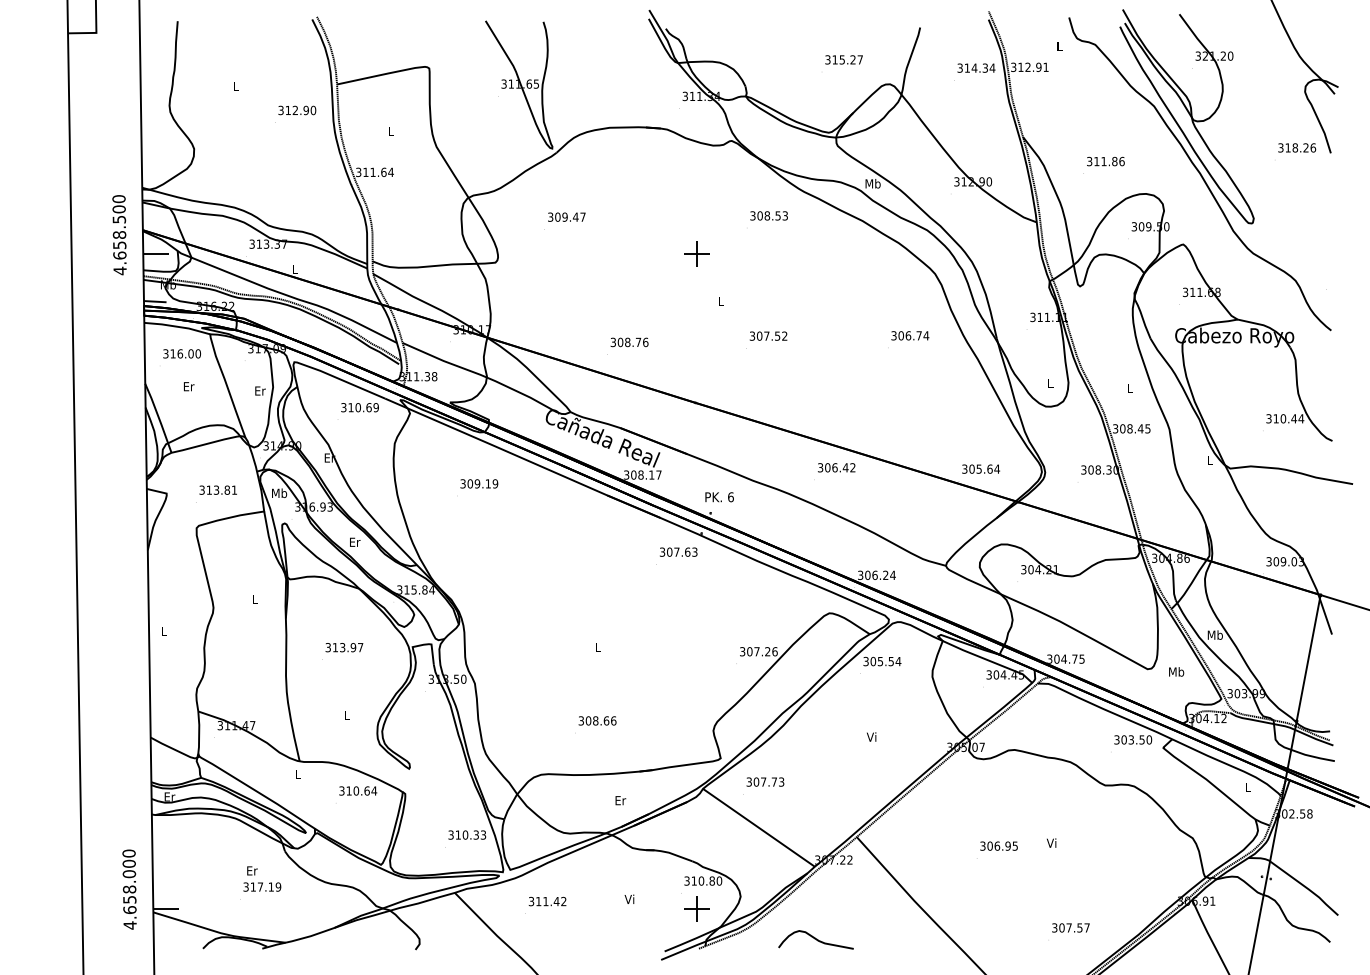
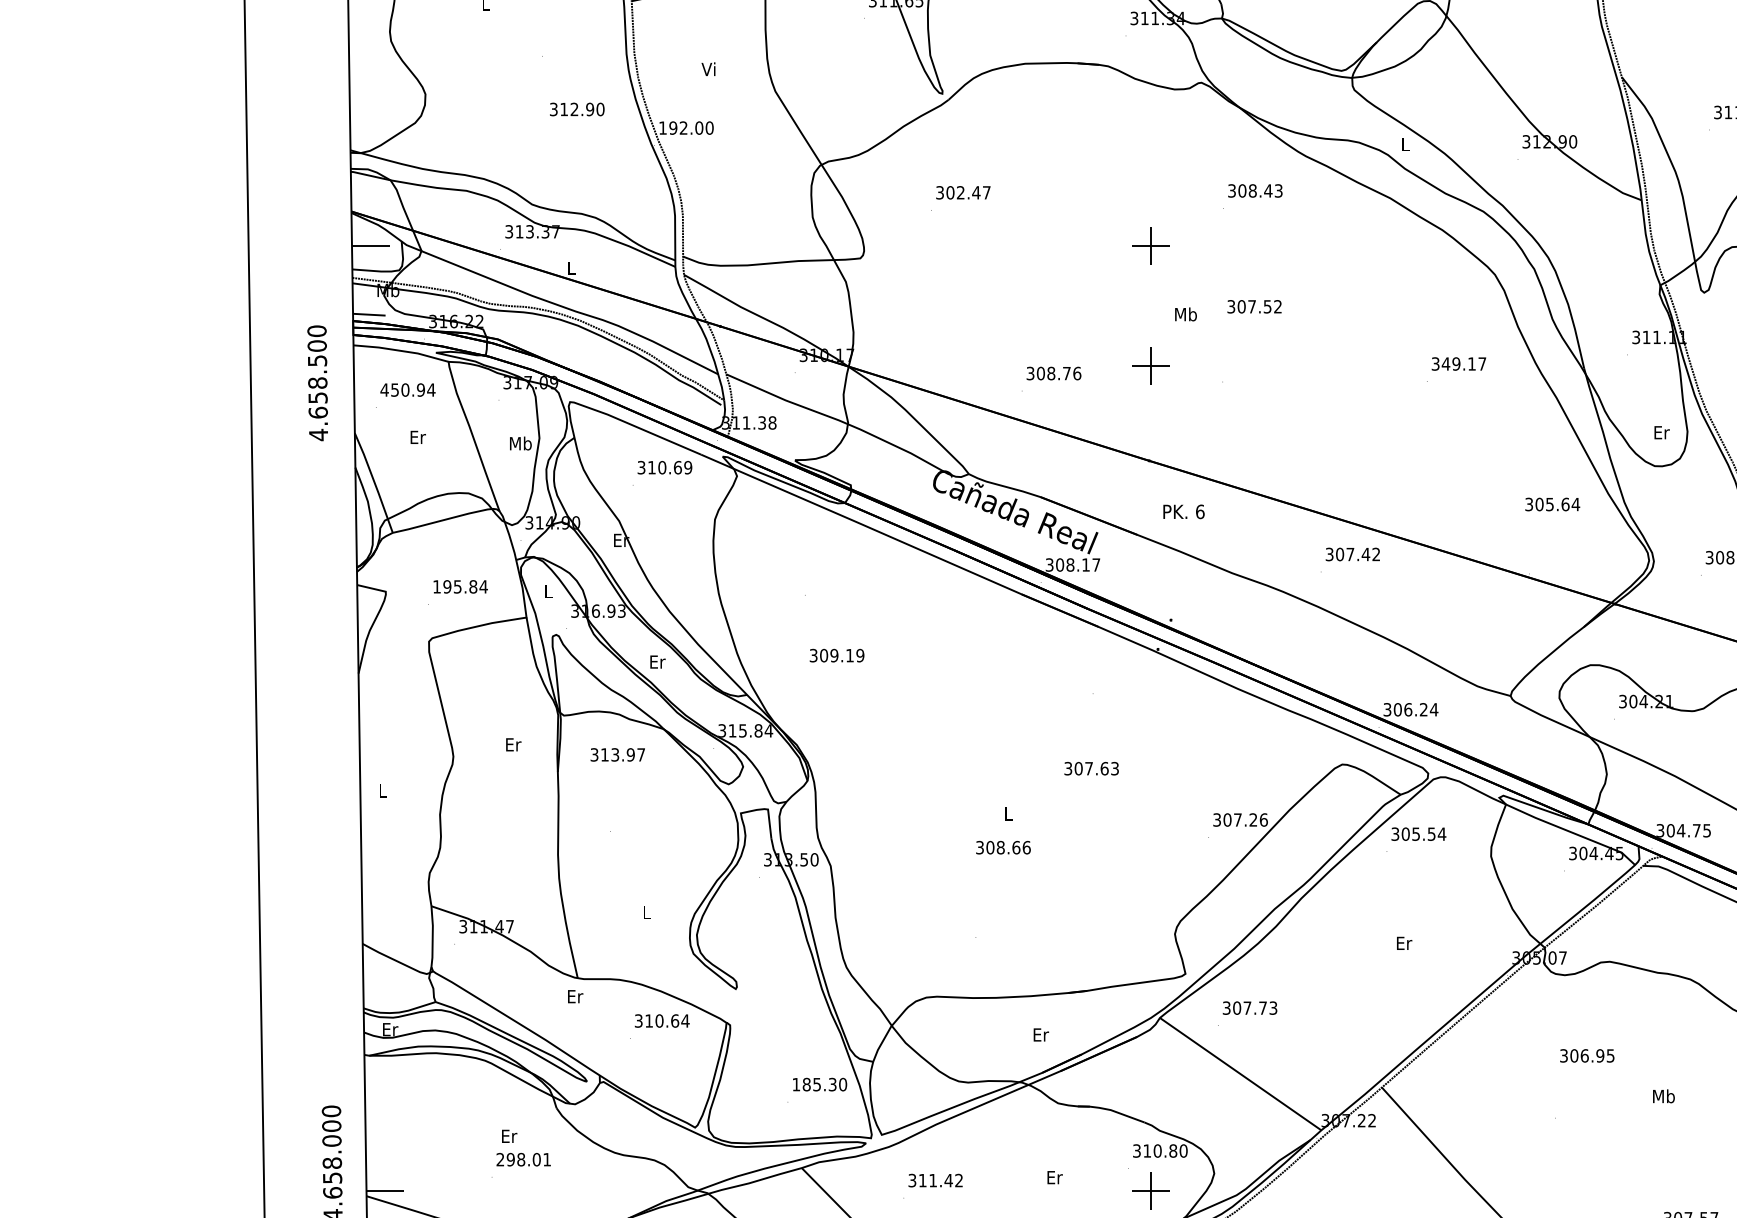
text: (297, 110) -> (577, 109), moved
text: (389, 131) -> (707, 69), L -> Vi
text: (374, 172) -> (685, 128), 311.64 -> 192.00
text: (872, 183) -> (1404, 144), Mb -> L
text: (777, 215) -> (1267, 190), 308.53 -> 308.43
text: (564, 216) -> (960, 191), 309.47 -> 302.47
text: (119, 235) -> (317, 383), moved
text: (720, 301) -> (1185, 314), L -> Mb
text: (768, 335) -> (1254, 305), moved
text: (913, 335) -> (1463, 363), 306.74 -> 349.17
part: (696, 336) -> (1150, 364), added
text: (181, 353) -> (407, 389), 316.00 -> 450.94
text: (1050, 382) -> (1661, 431), L -> Er
text: (259, 390) -> (519, 442), Er -> Mb
text: (834, 467) -> (1349, 554), 306.42 -> 307.42
text: (981, 468) -> (1553, 503), moved
text: (479, 483) -> (837, 655), moved
text: (218, 489) -> (460, 585), 313.81 -> 195.84
text: (279, 493) -> (548, 591), Mb -> L
text: (719, 497) -> (1183, 512), moved
text: (678, 551) -> (1091, 767), moved
text: (255, 599) -> (514, 744), L -> Er
text: (344, 647) -> (617, 754), moved
text: (597, 720) -> (1003, 847), moved
text: (871, 736) -> (1403, 942), Vi -> Er
text: (297, 773) -> (574, 995), L -> Er
text: (467, 834) -> (820, 1083), 310.33 -> 185.30
text: (1051, 842) -> (1662, 1095), Vi -> Mb
text: (998, 845) -> (1586, 1054), moved
text: (262, 886) -> (524, 1158), 317.19 -> 298.01
text: (629, 898) -> (1053, 1176), Vi -> Er

